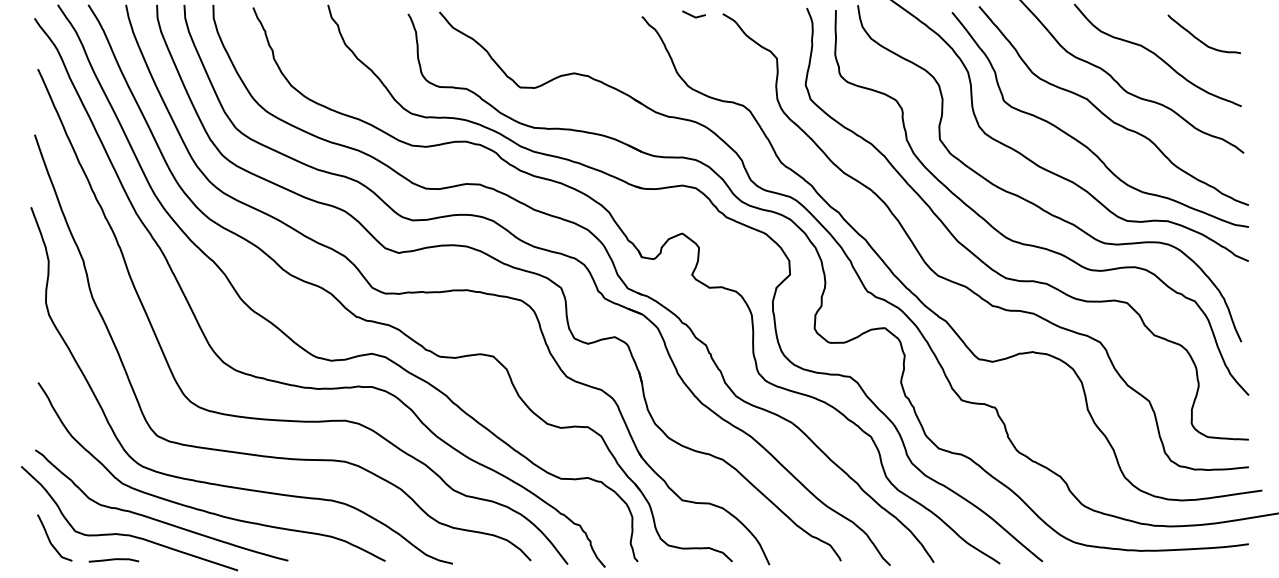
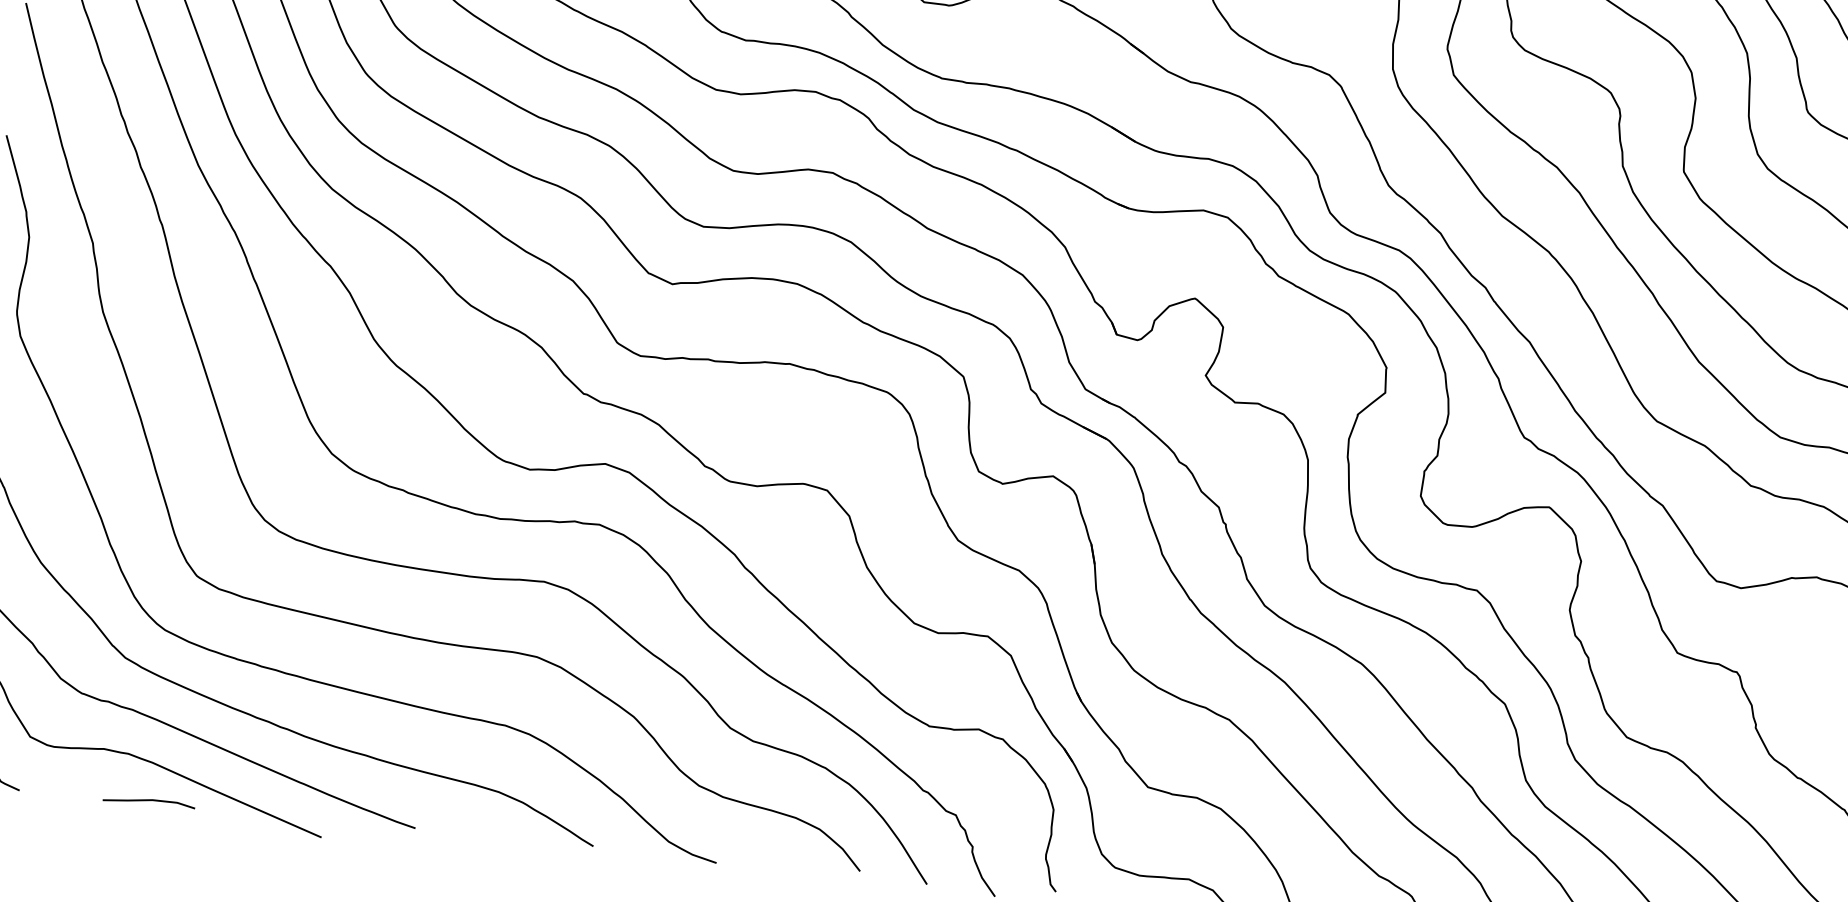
line: (113, 560) -> (148, 802), moved

